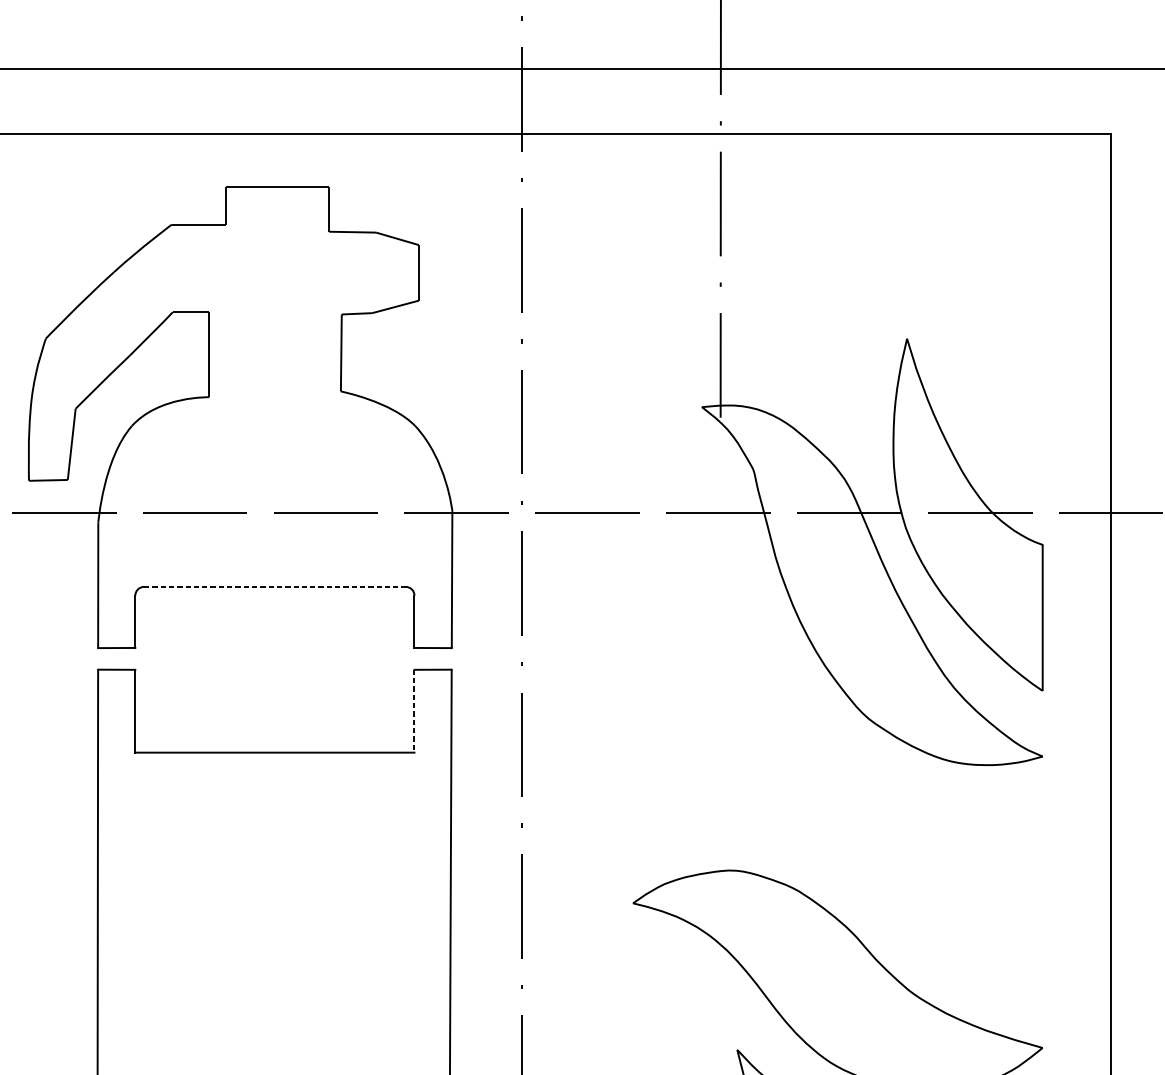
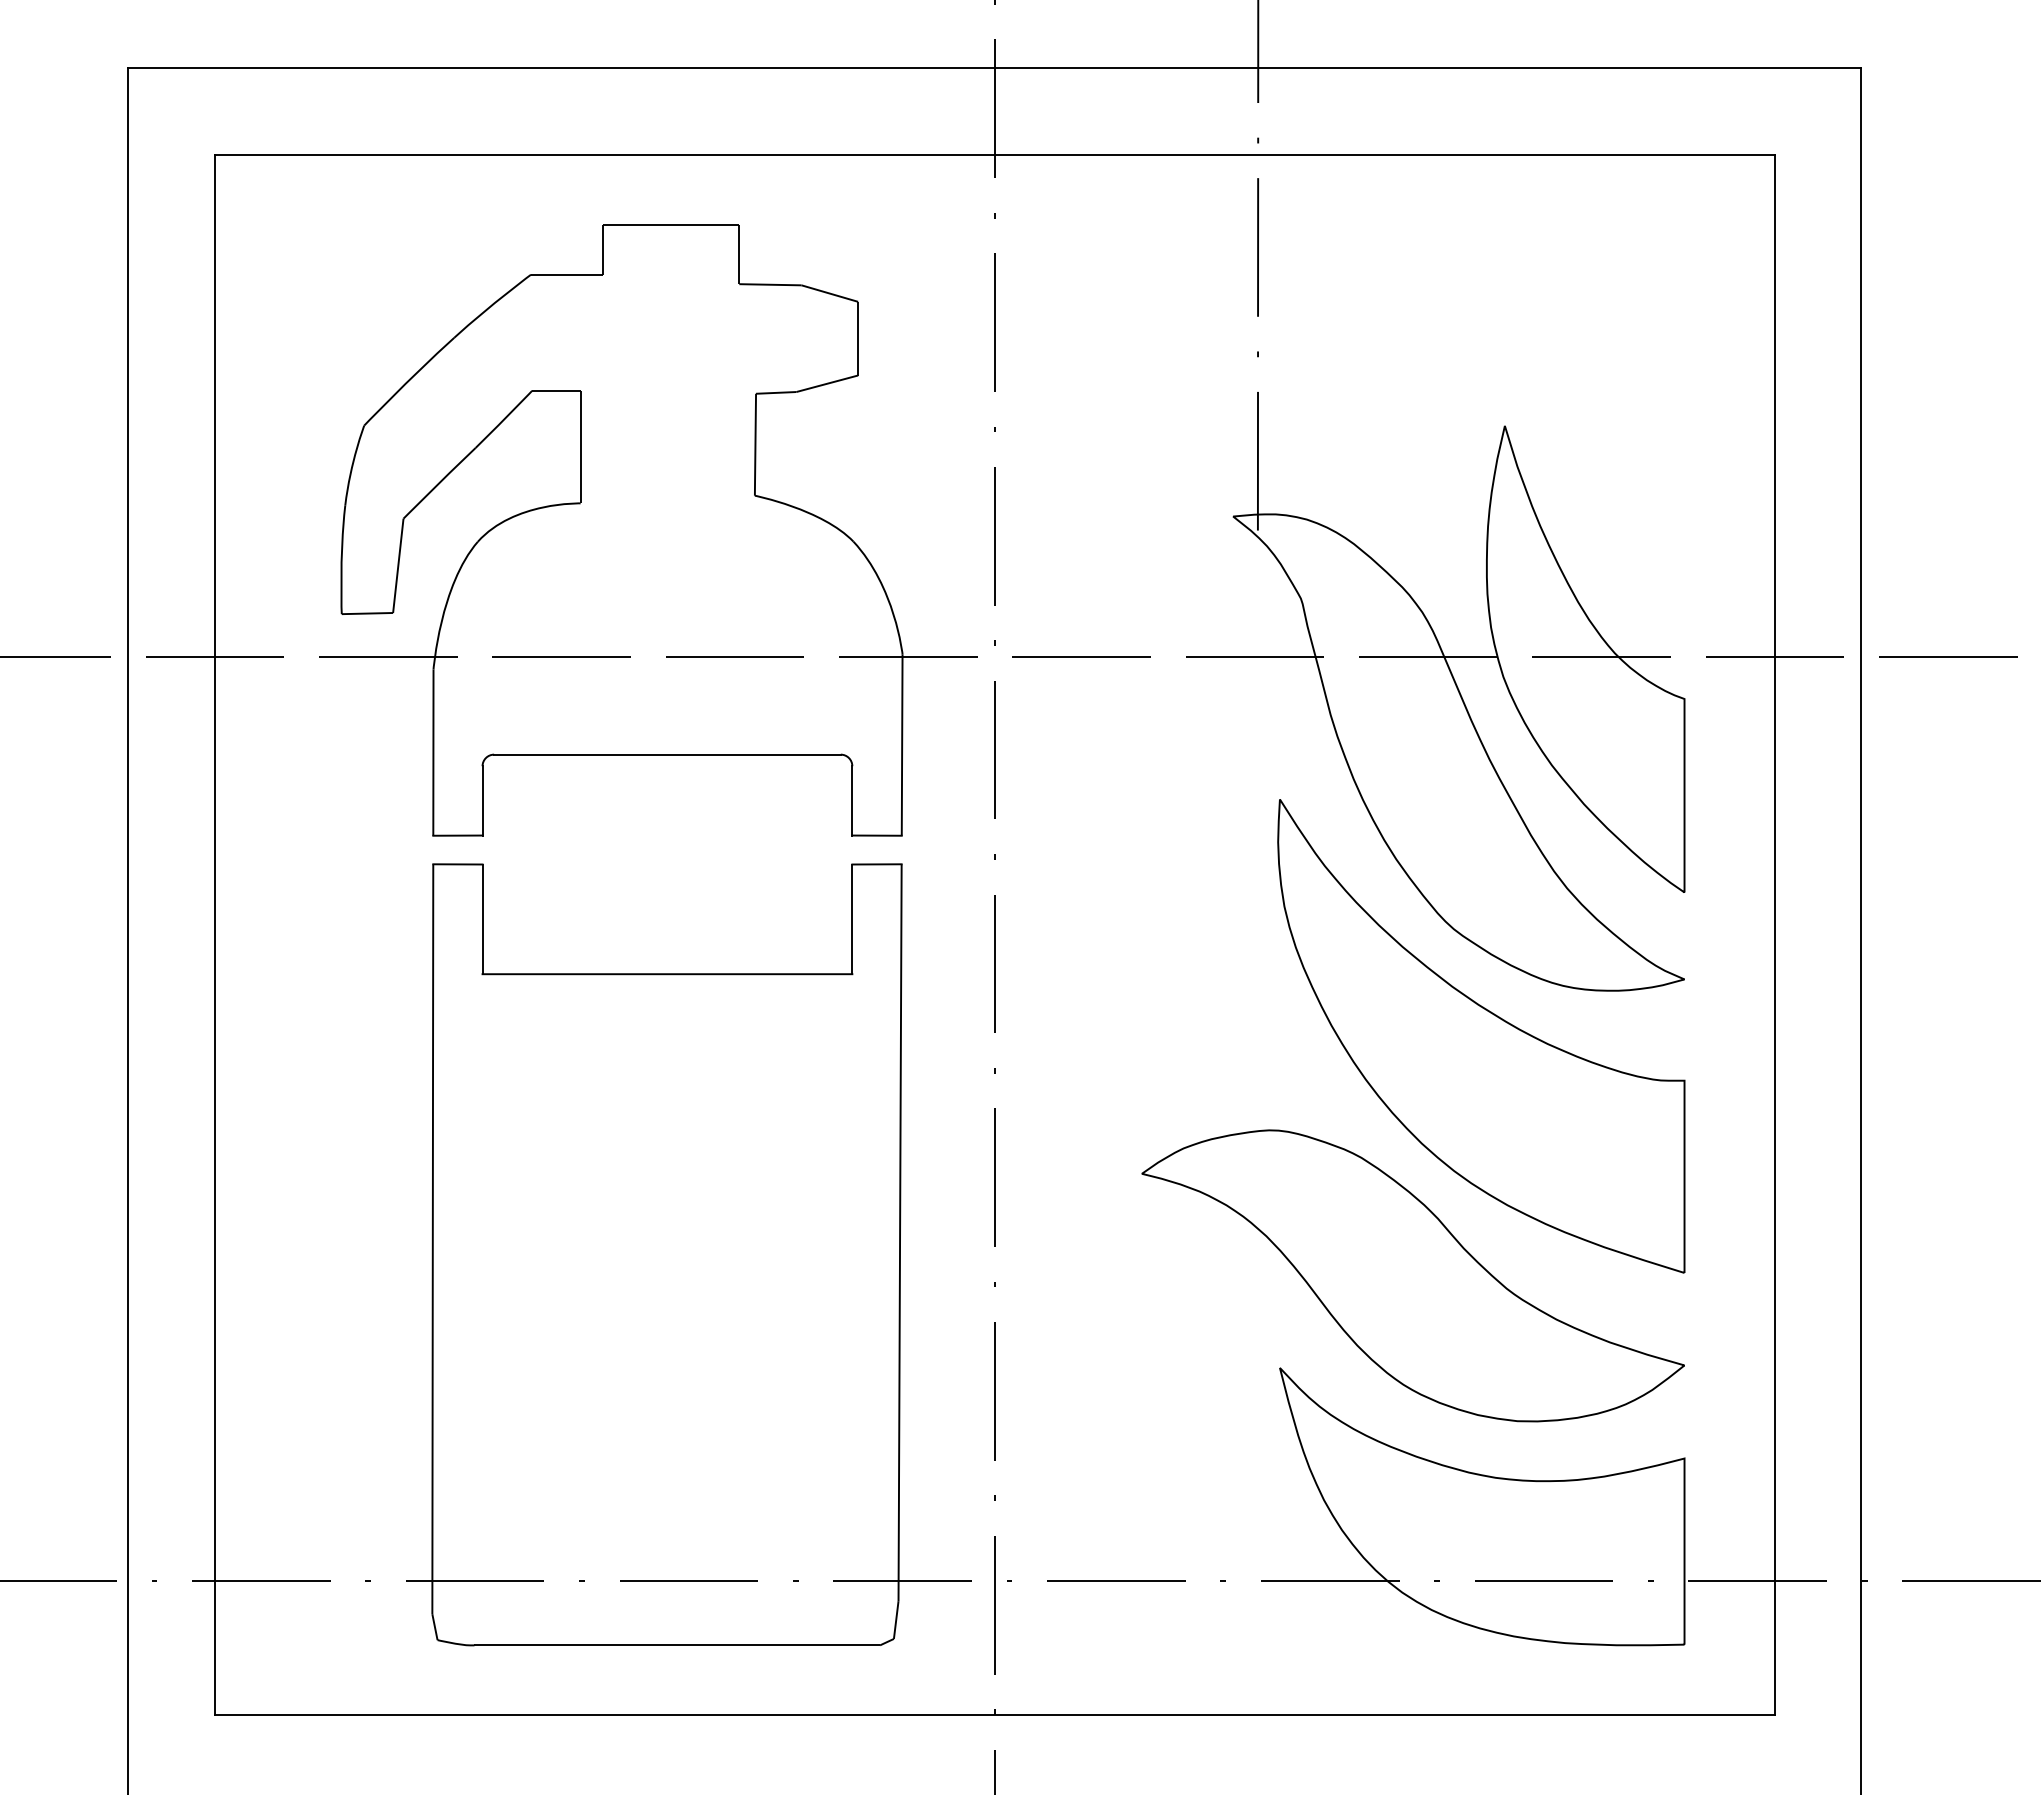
line: (274, 586) -> (667, 754), dashed -> solid
line: (414, 711) -> (852, 919), dashed -> solid
part: (889, 799) -> (1481, 1036), added

